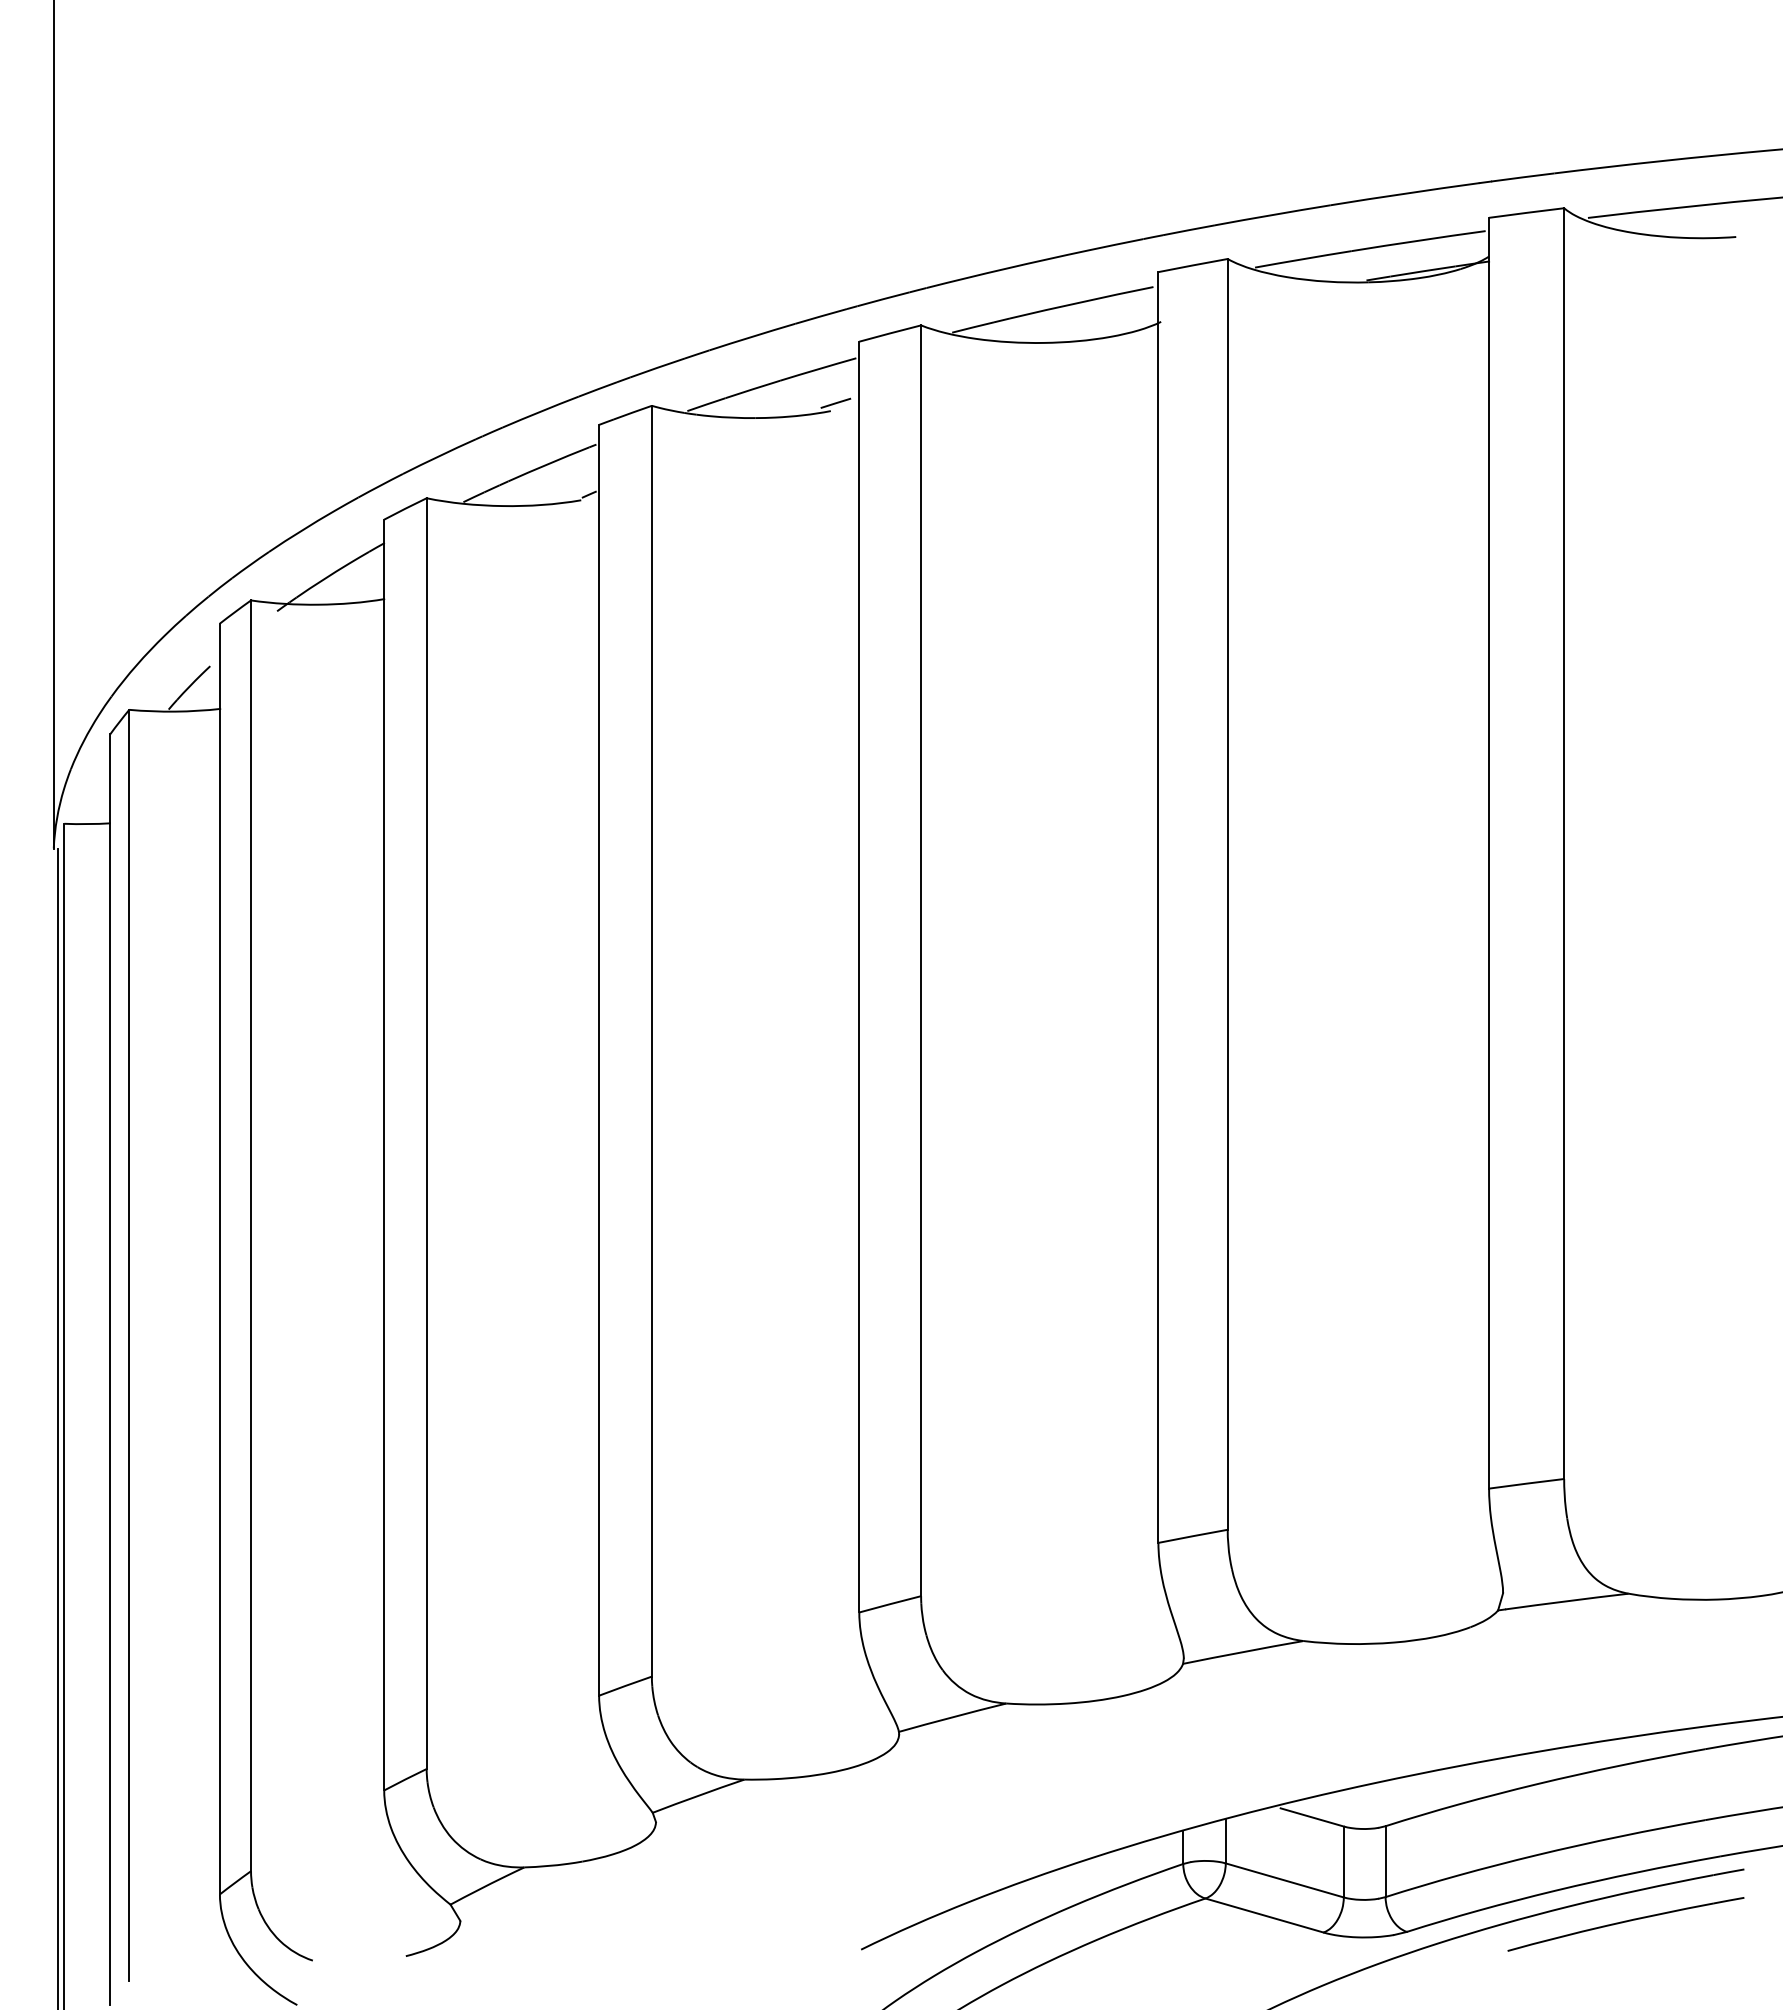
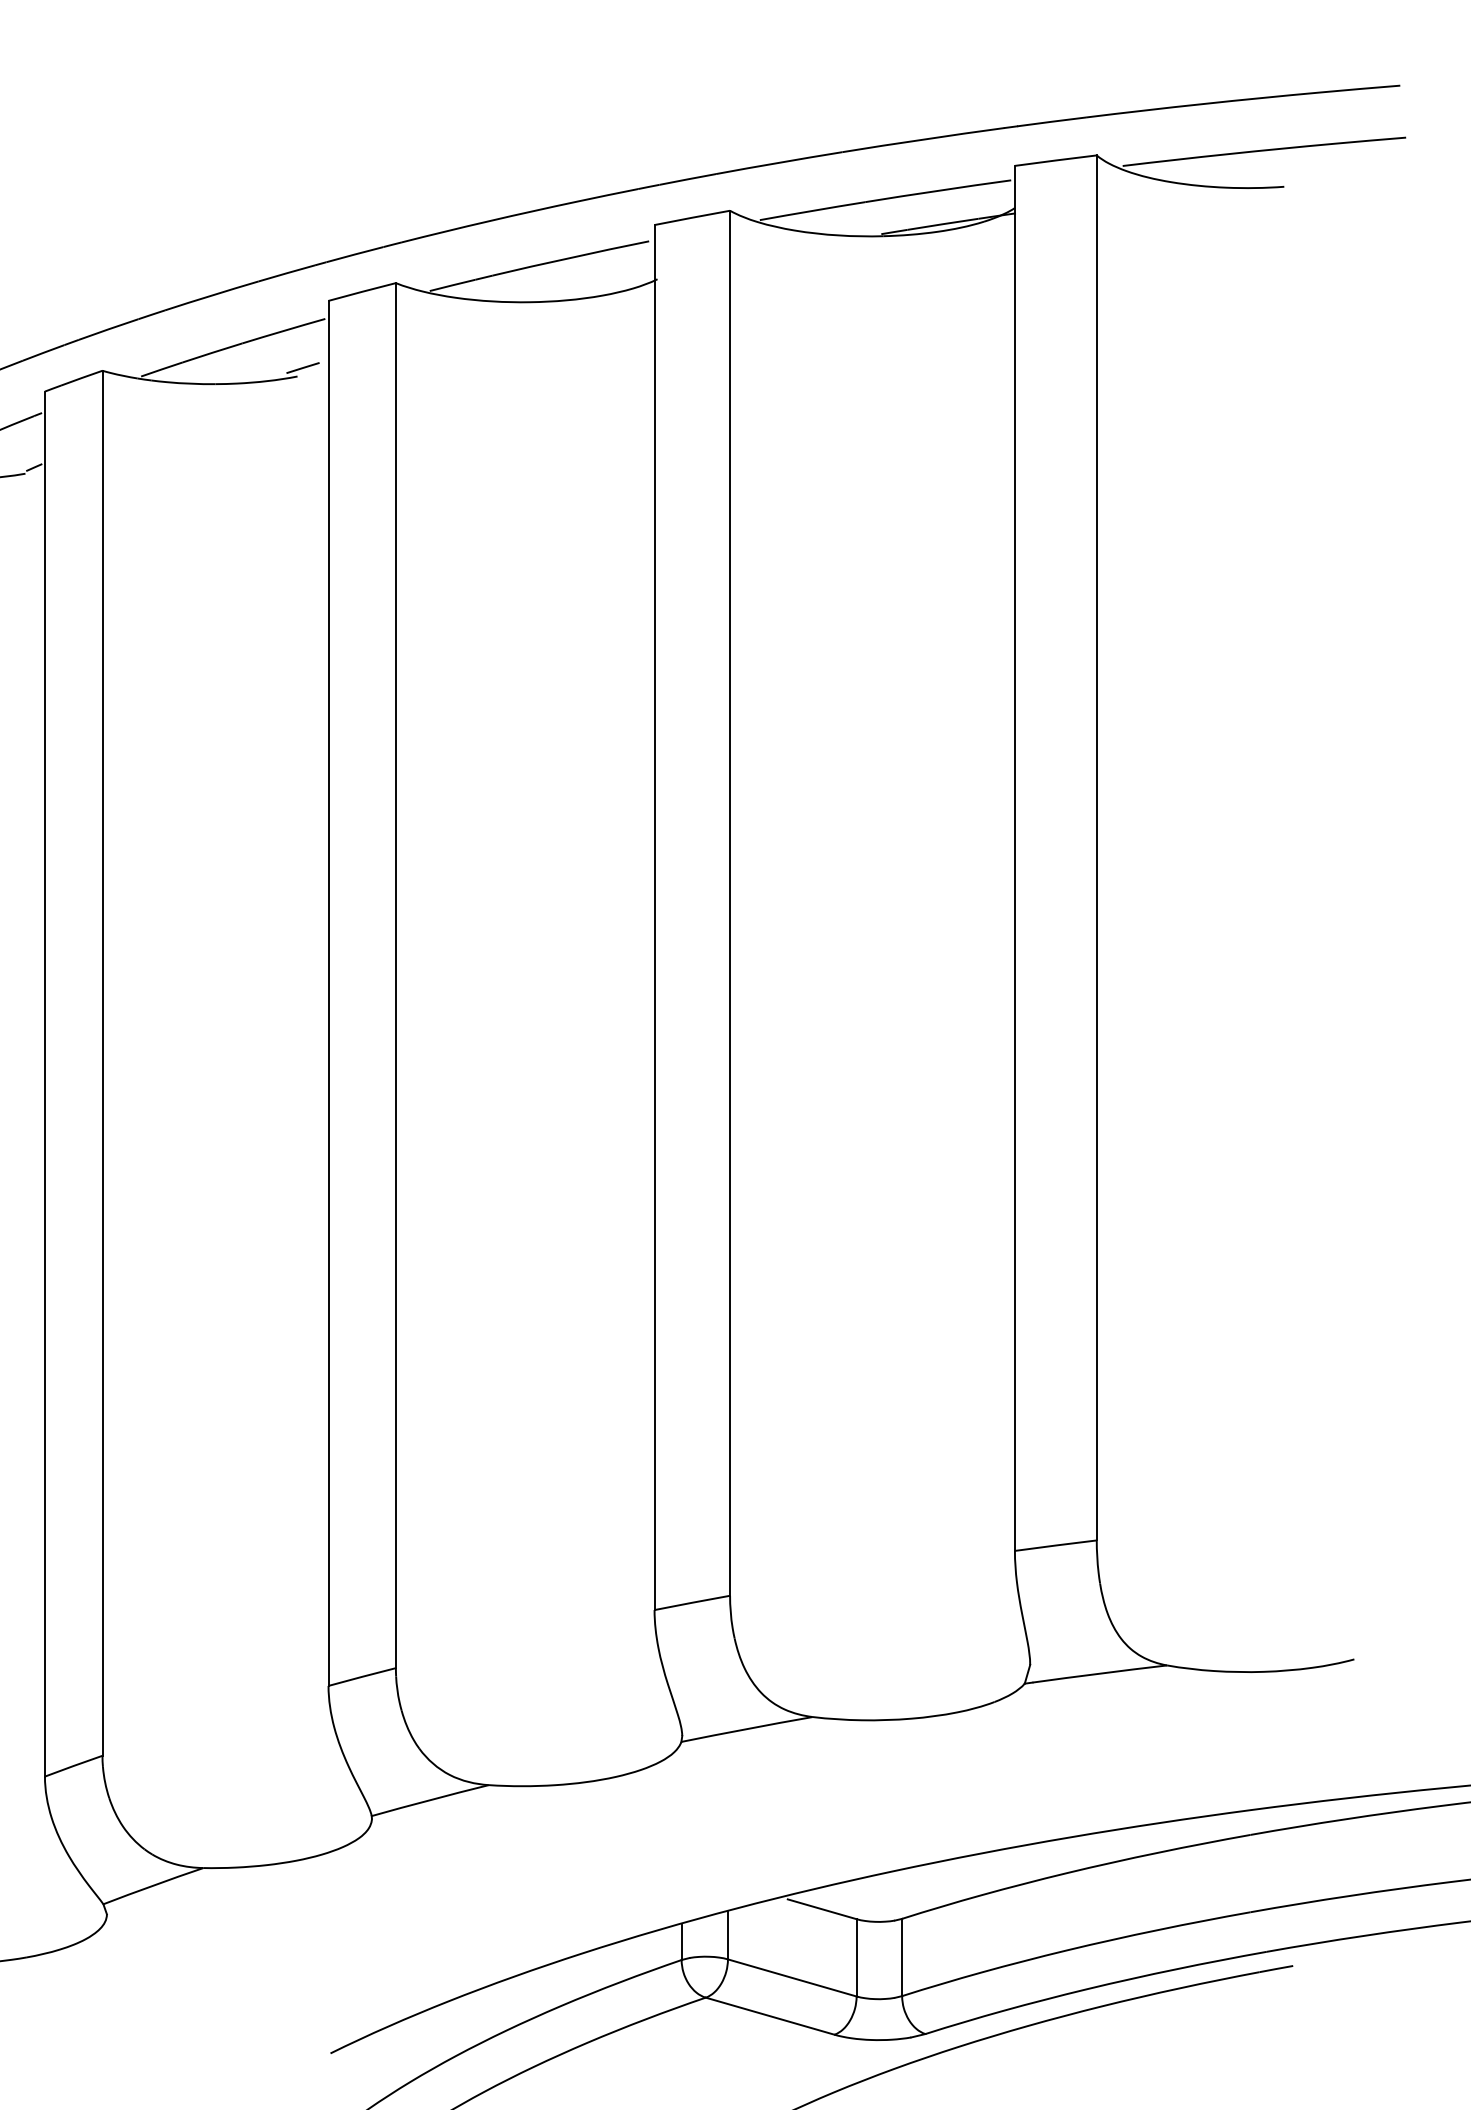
part: (1625, 1924) -> (1163, 2025), removed

